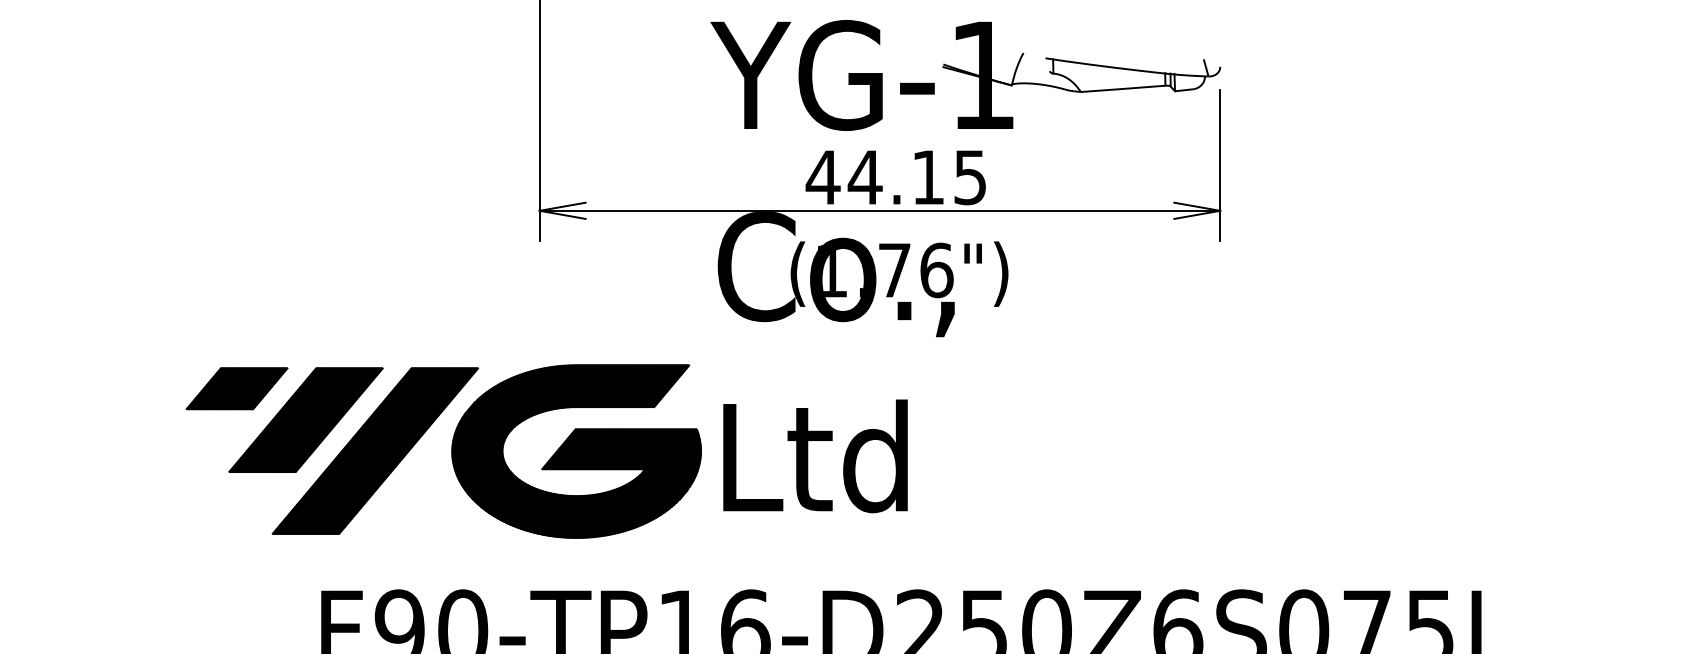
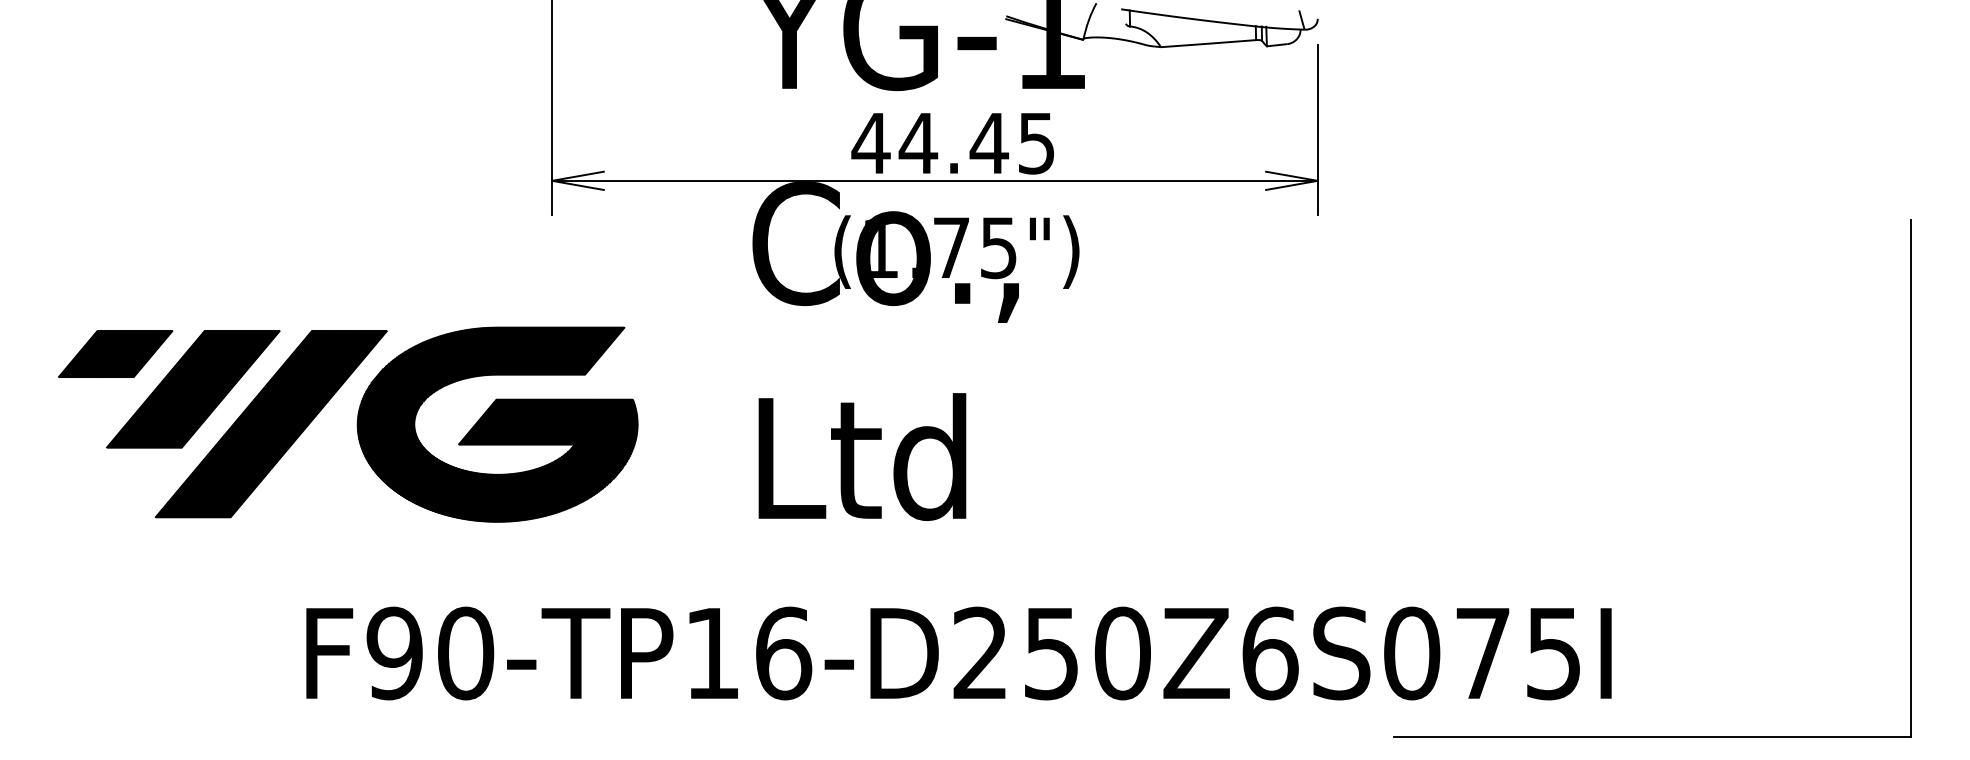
text: (927, 177) -> (988, 143), 44.15 -> 44.45
text: (936, 270) -> (998, 247), (1.76") -> (1.75")
part: (451, 451) -> (356, 424), moved

